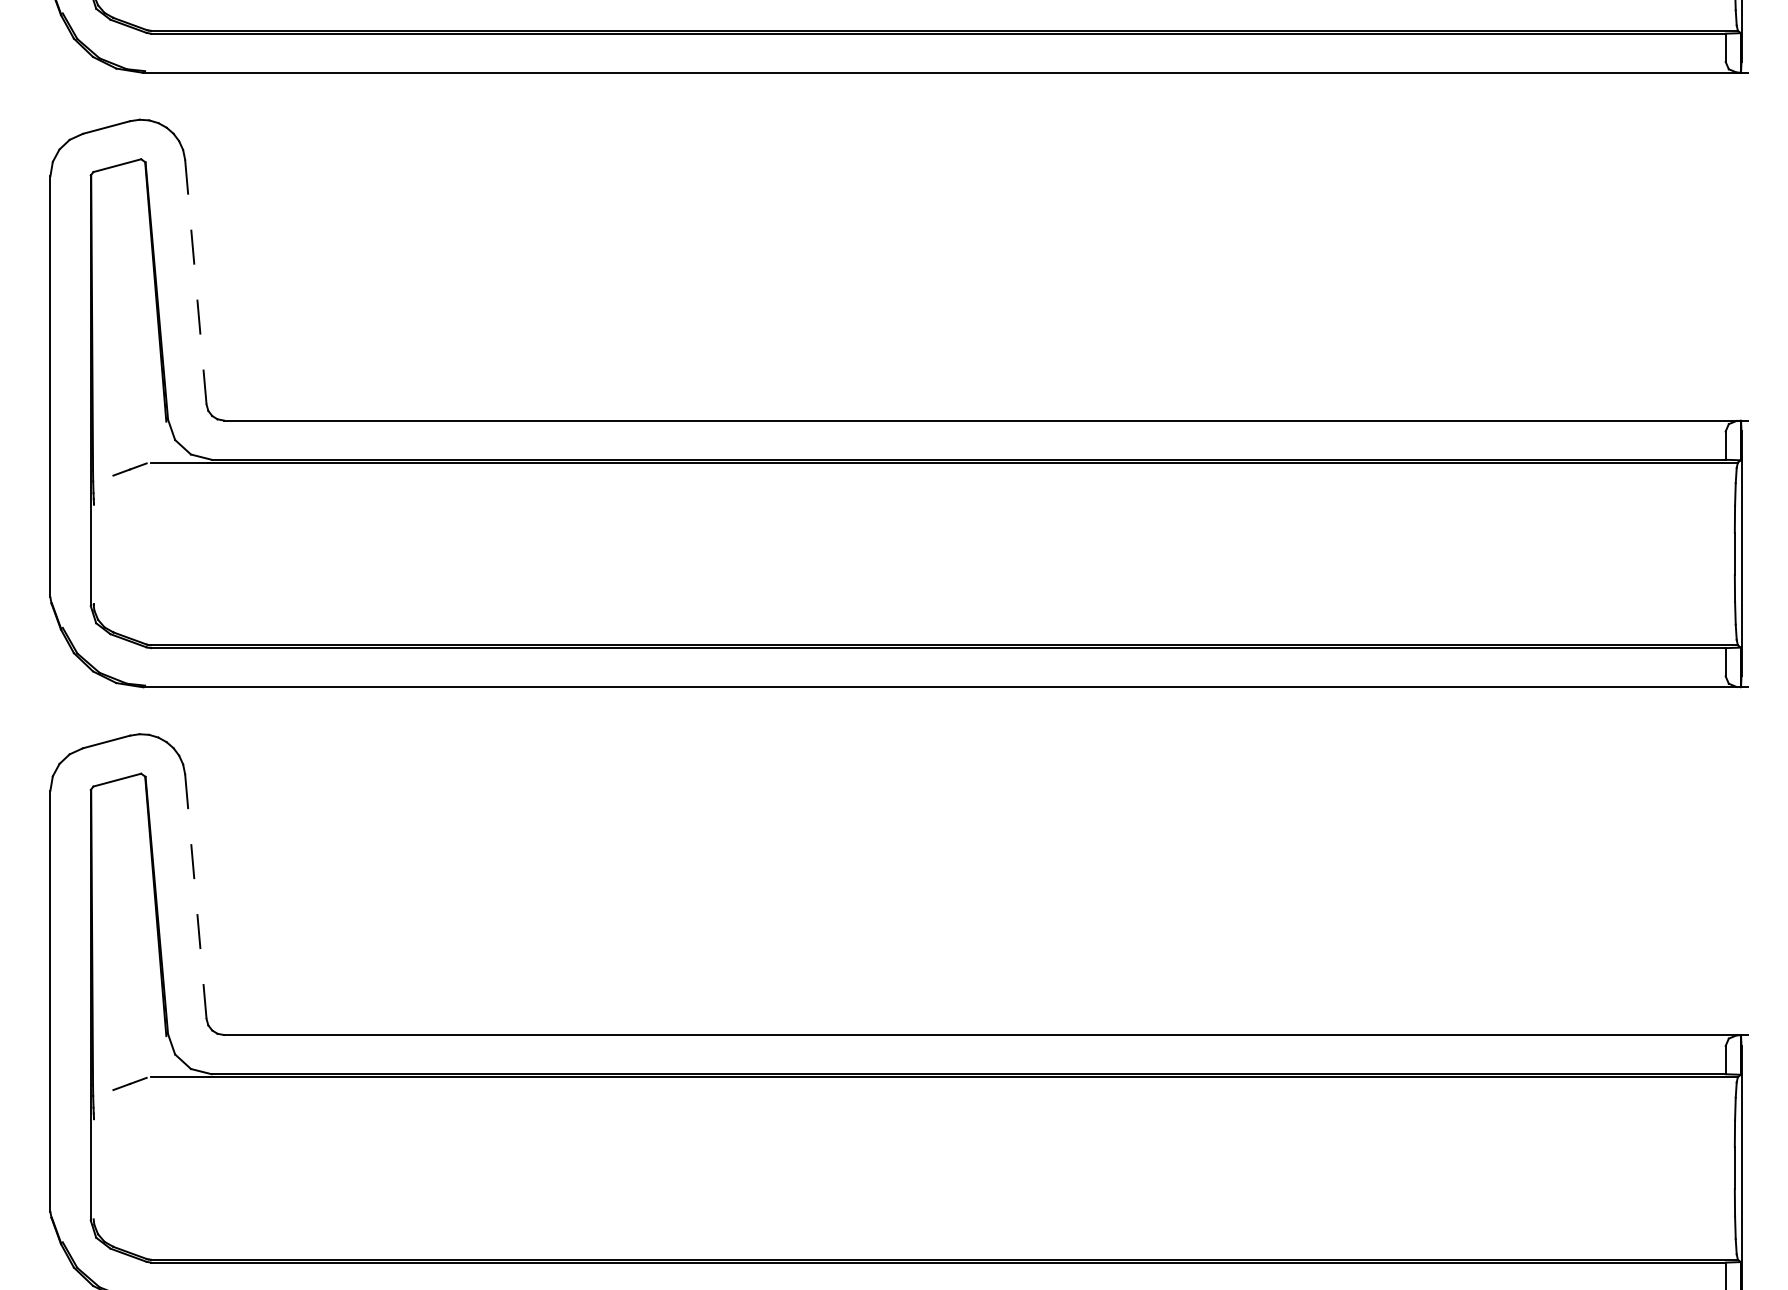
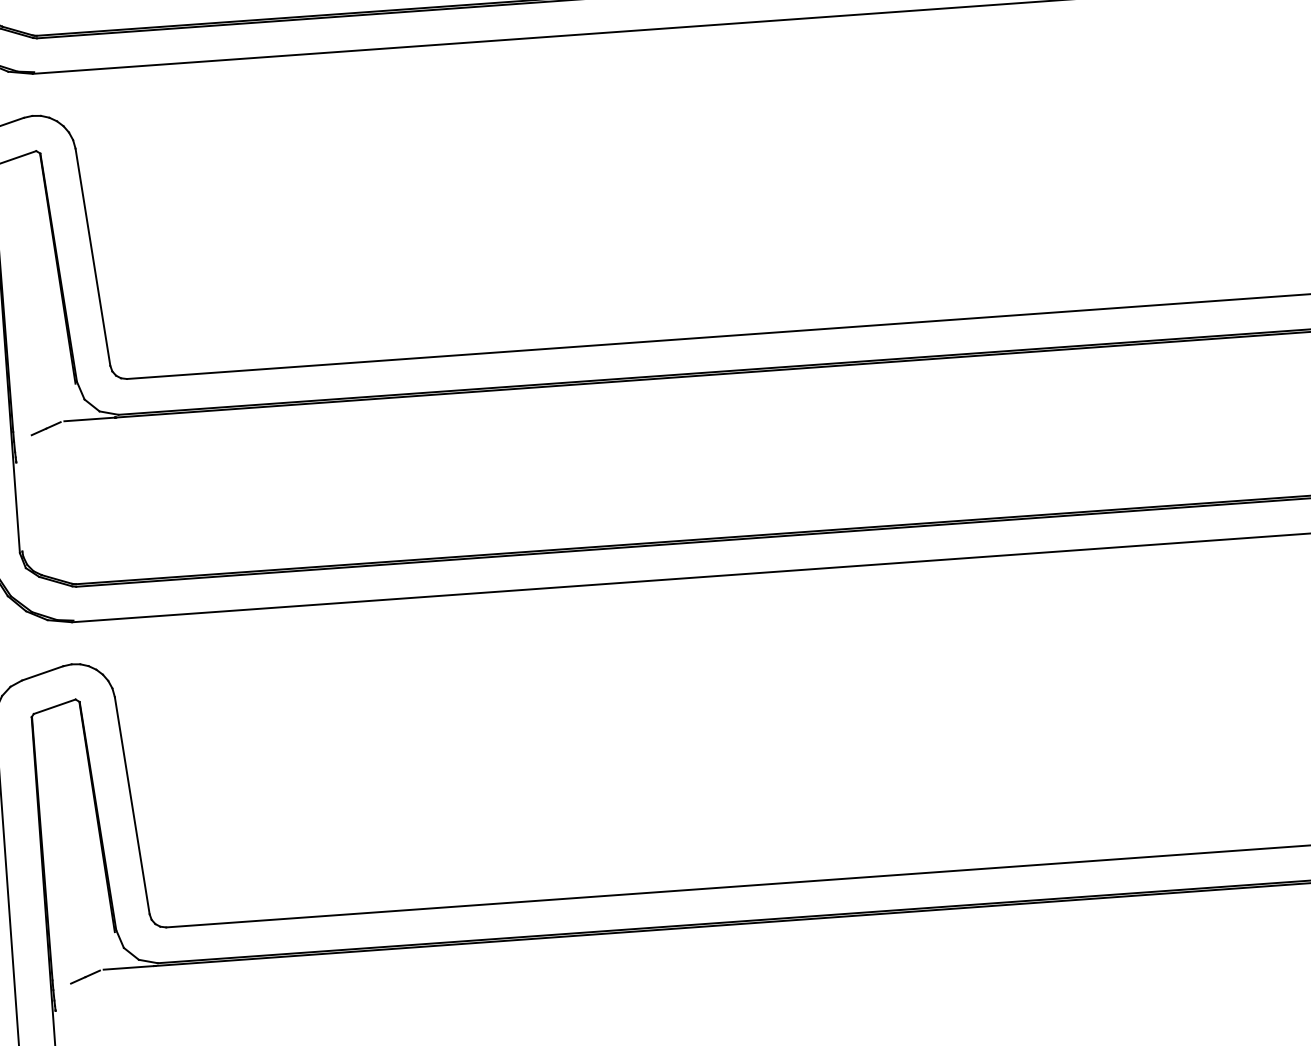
line: (195, 282) -> (92, 257), dashed -> solid
line: (195, 896) -> (131, 805), dashed -> solid

